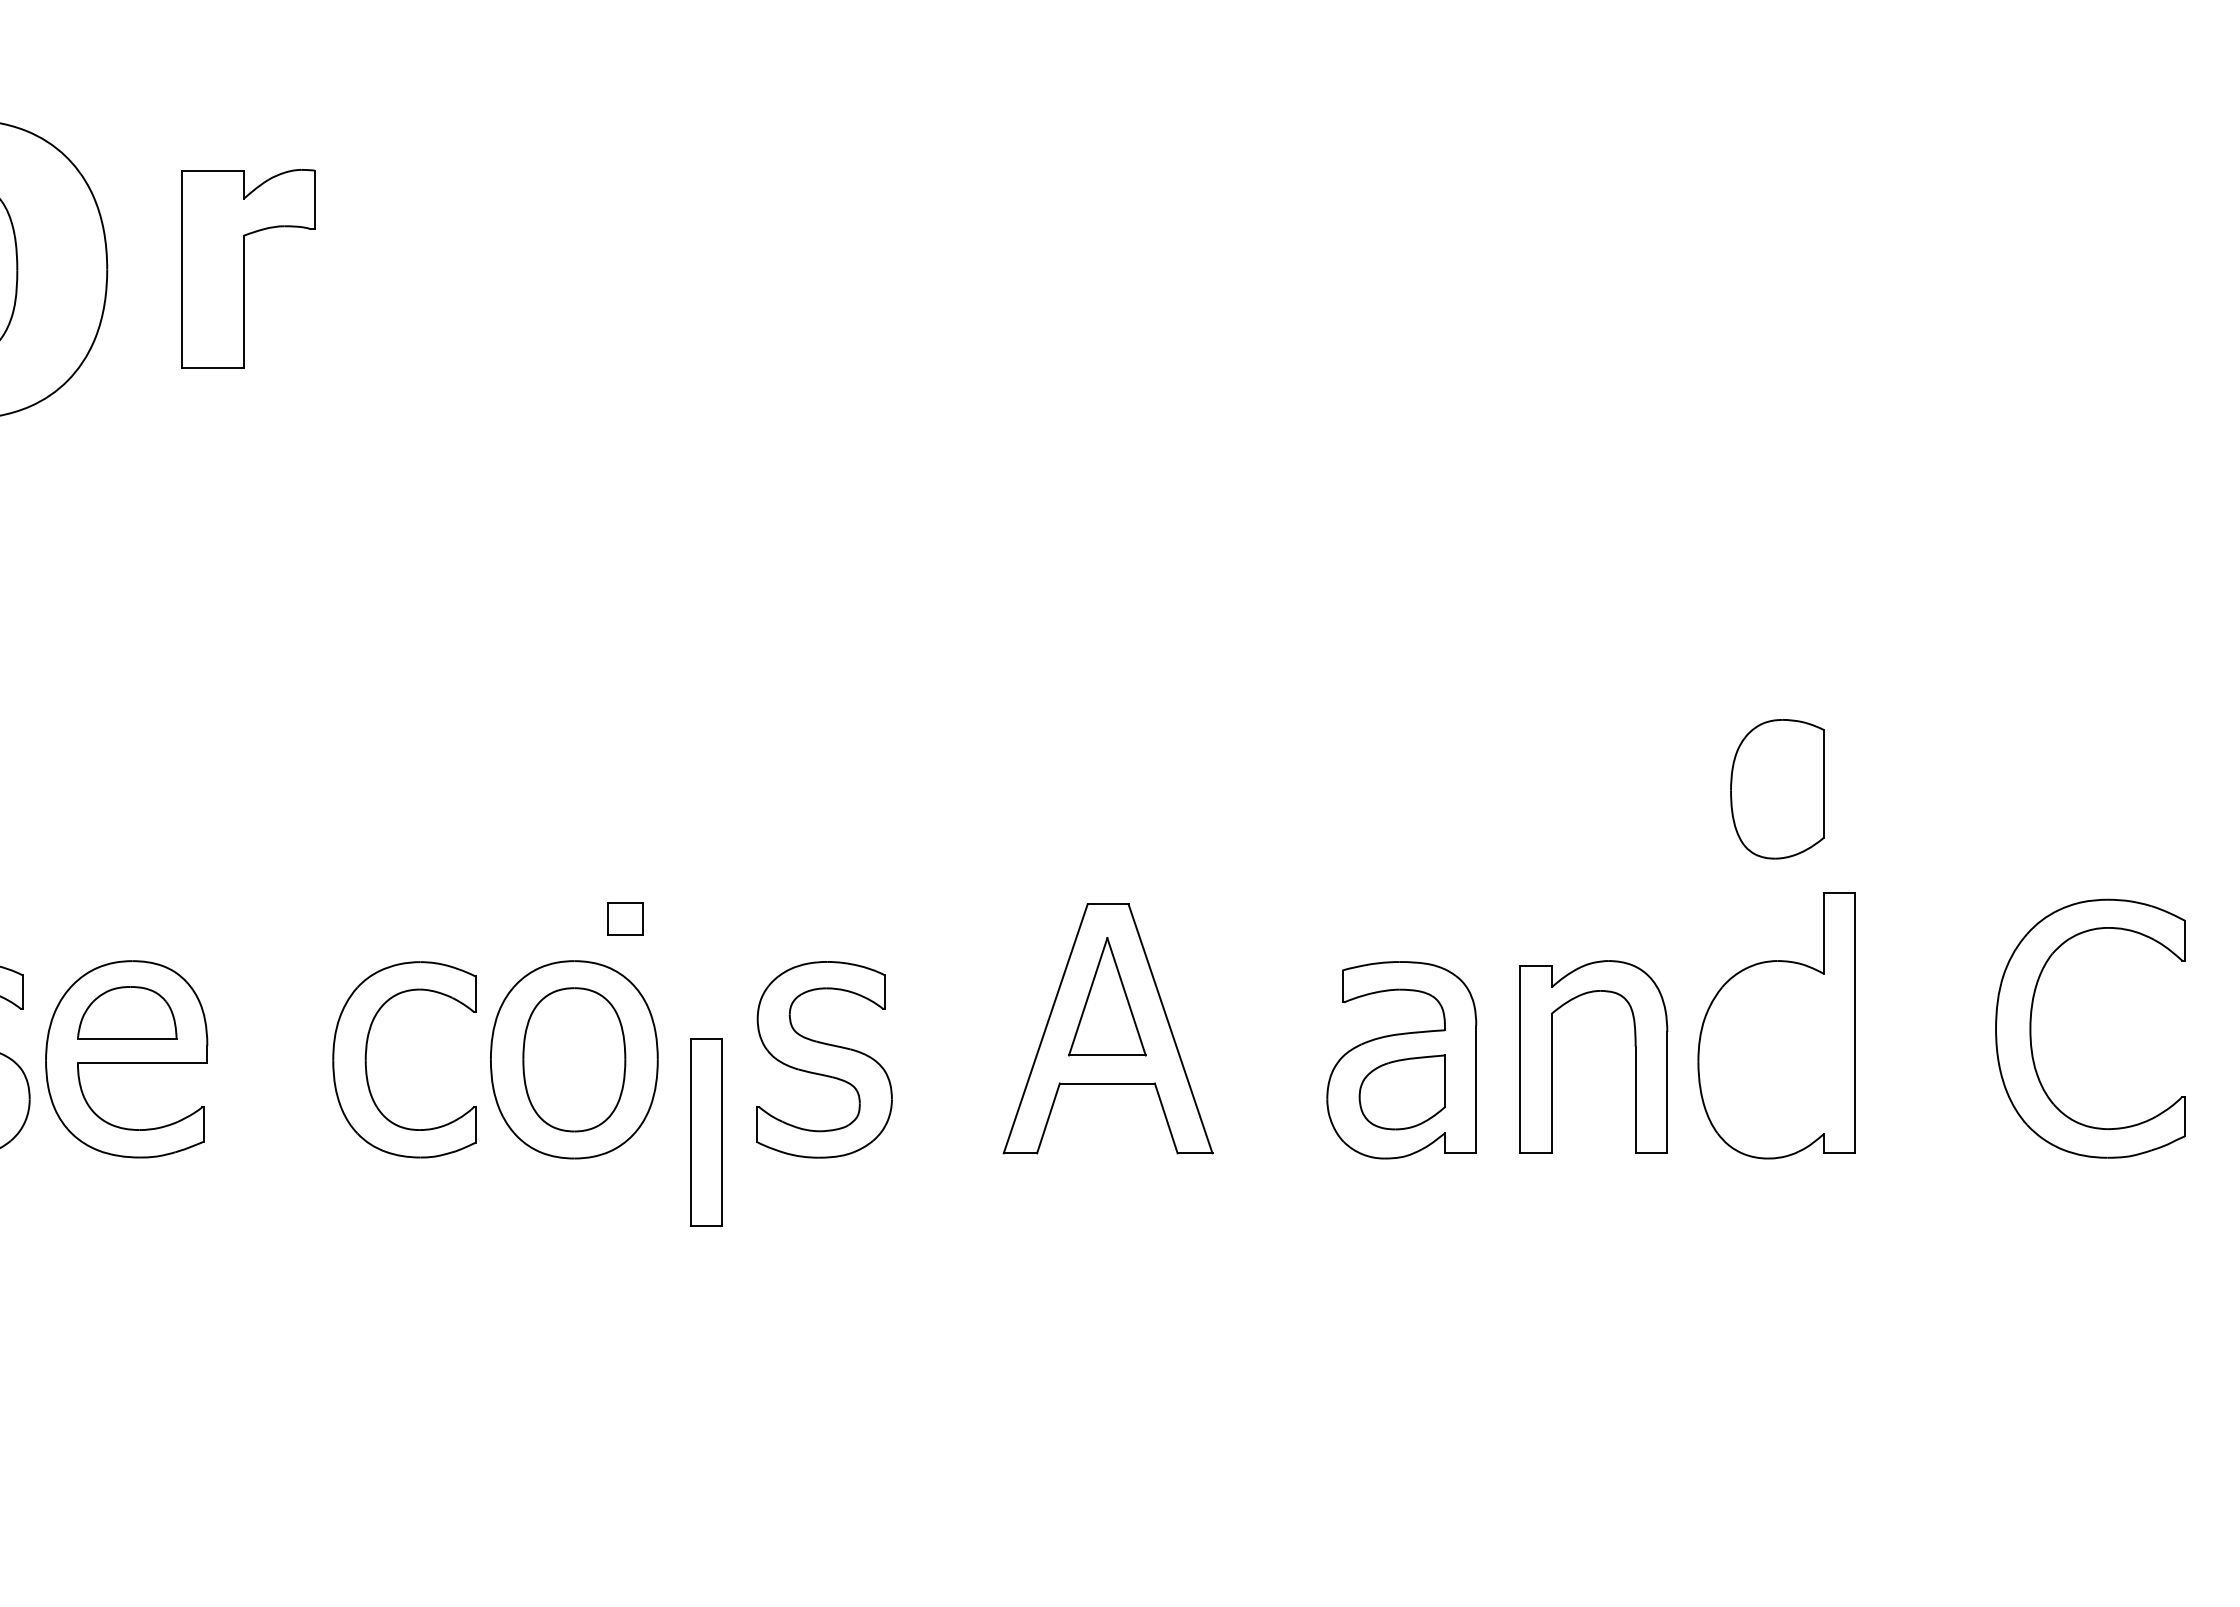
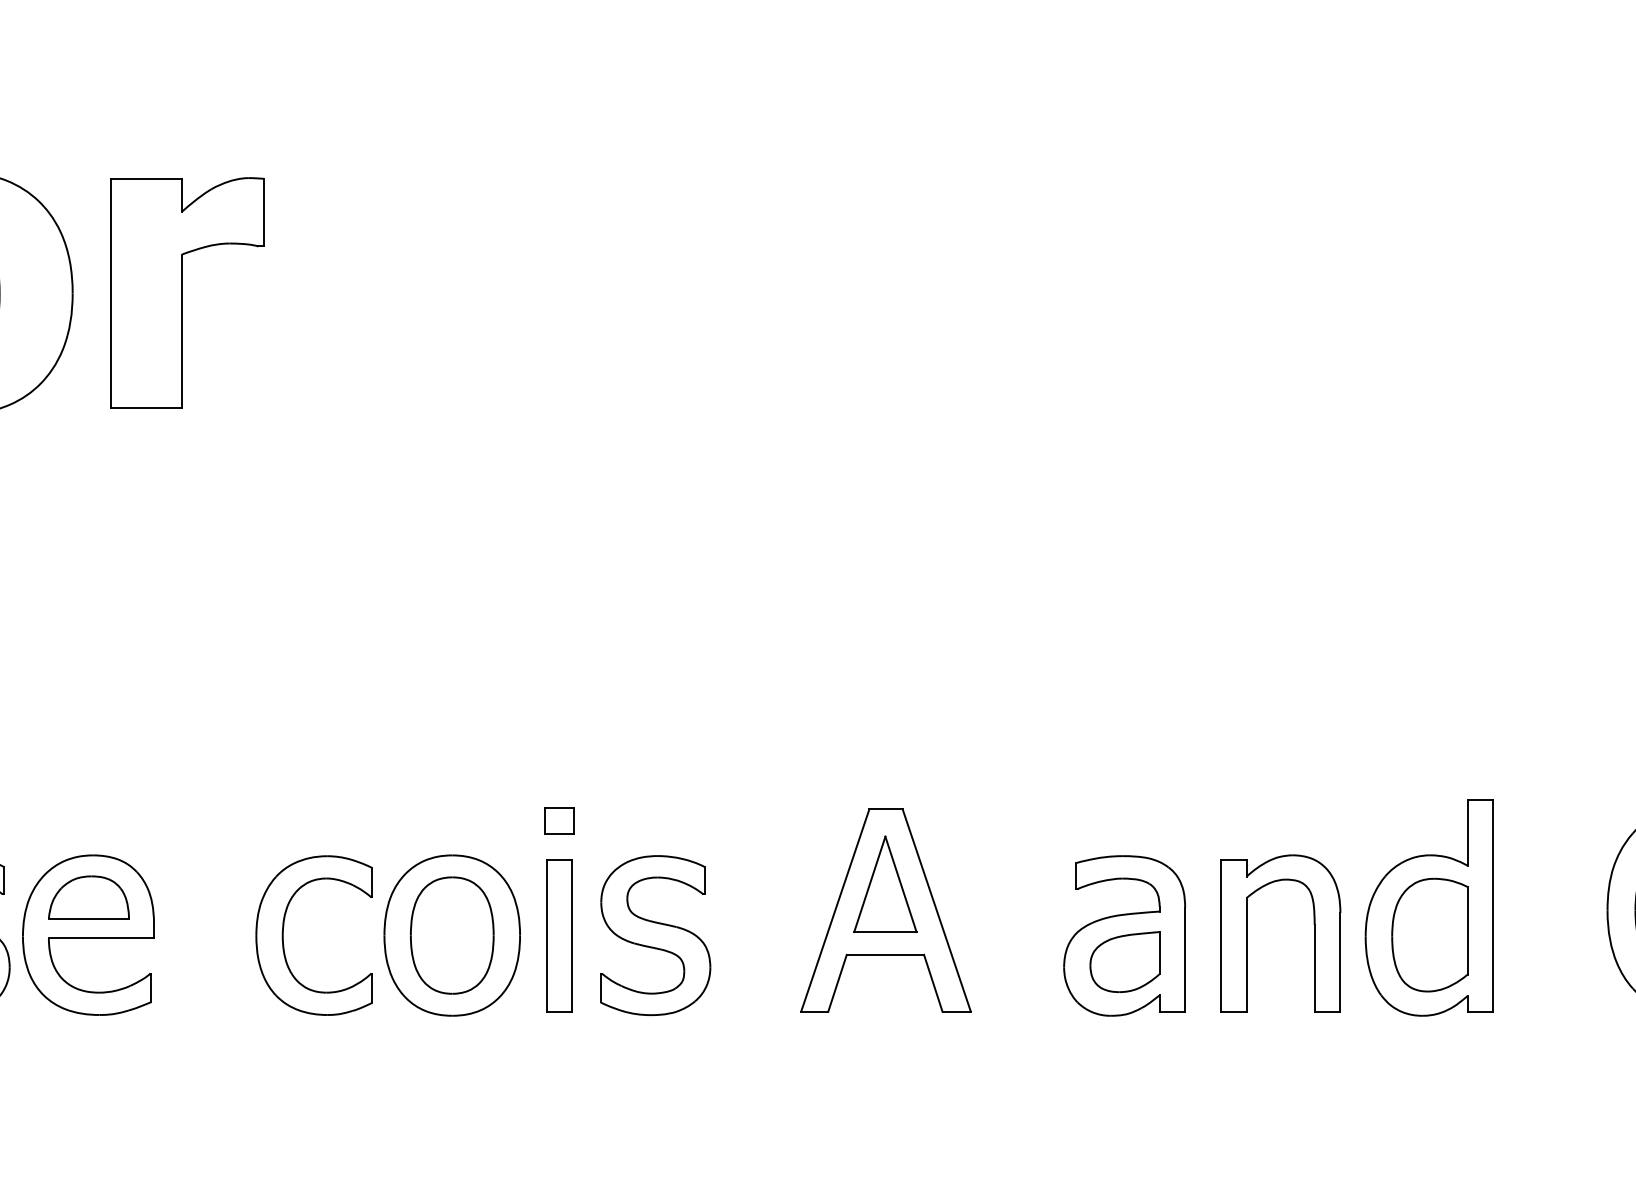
part: (248, 268) -> (187, 292), size x1.43
part: (1777, 789) -> (1429, 935), moved
part: (625, 918) -> (559, 820), moved
part: (706, 1132) -> (559, 935), moved

